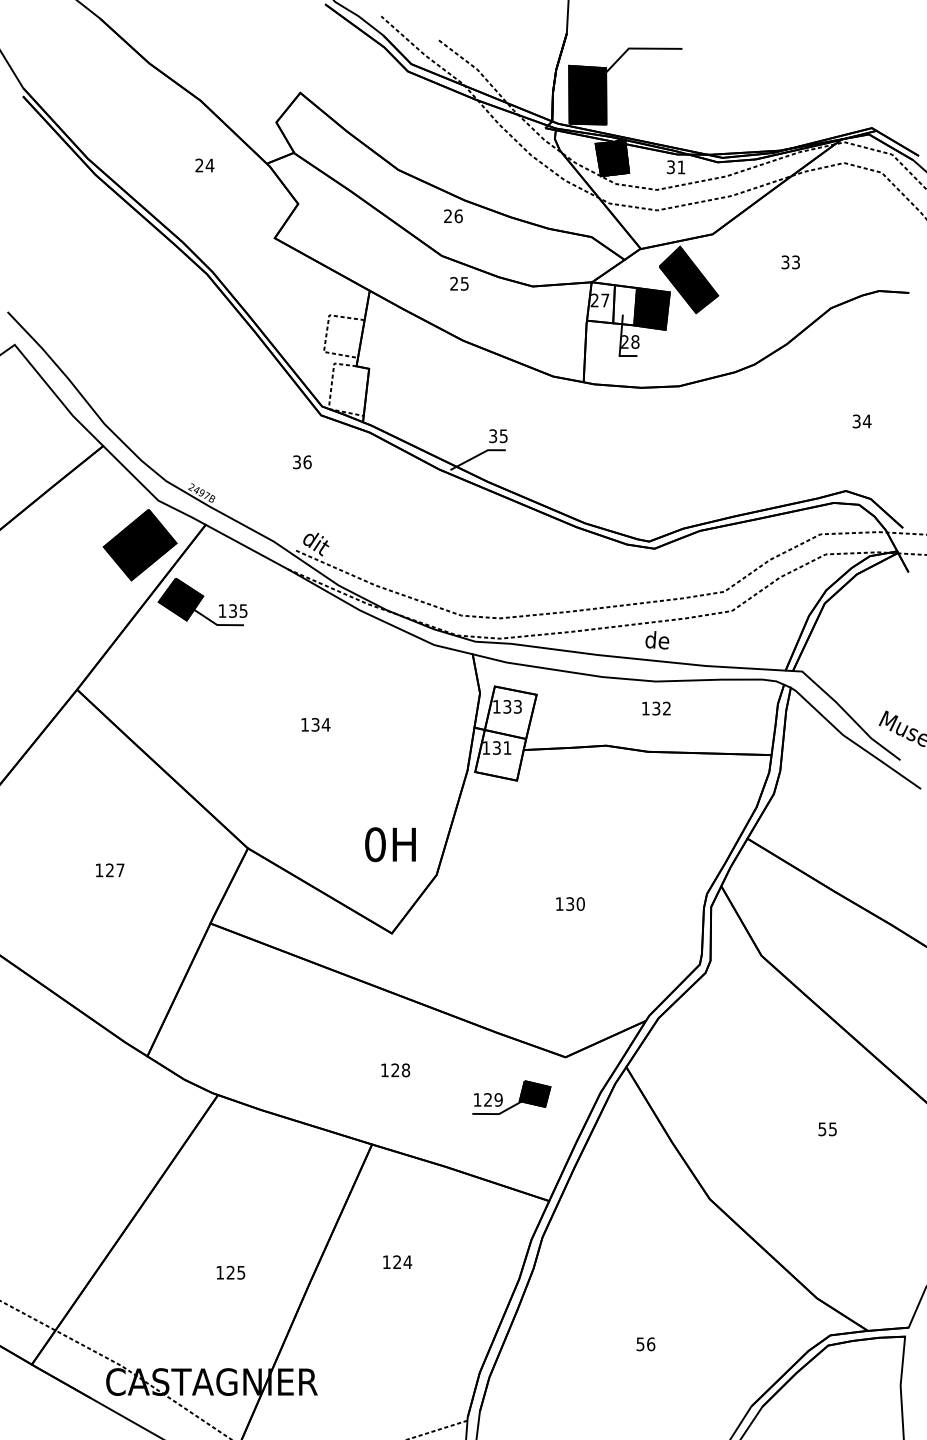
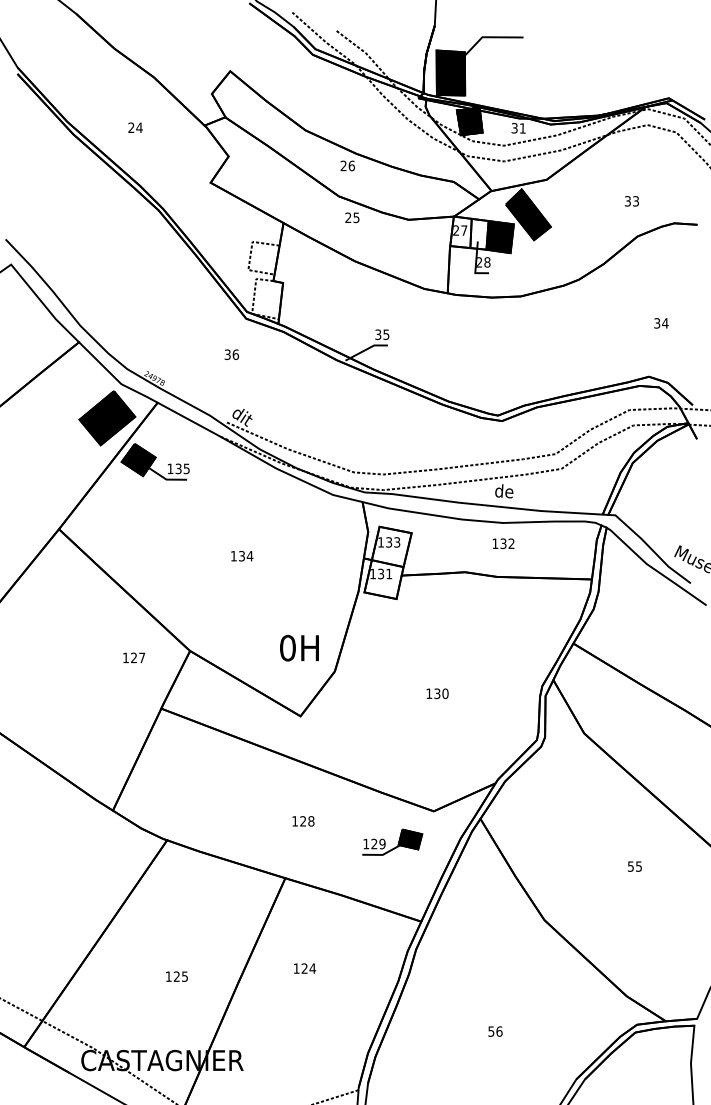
text: (204, 165) -> (135, 127), moved
text: (790, 262) -> (631, 201), moved
text: (110, 870) -> (134, 658), moved

